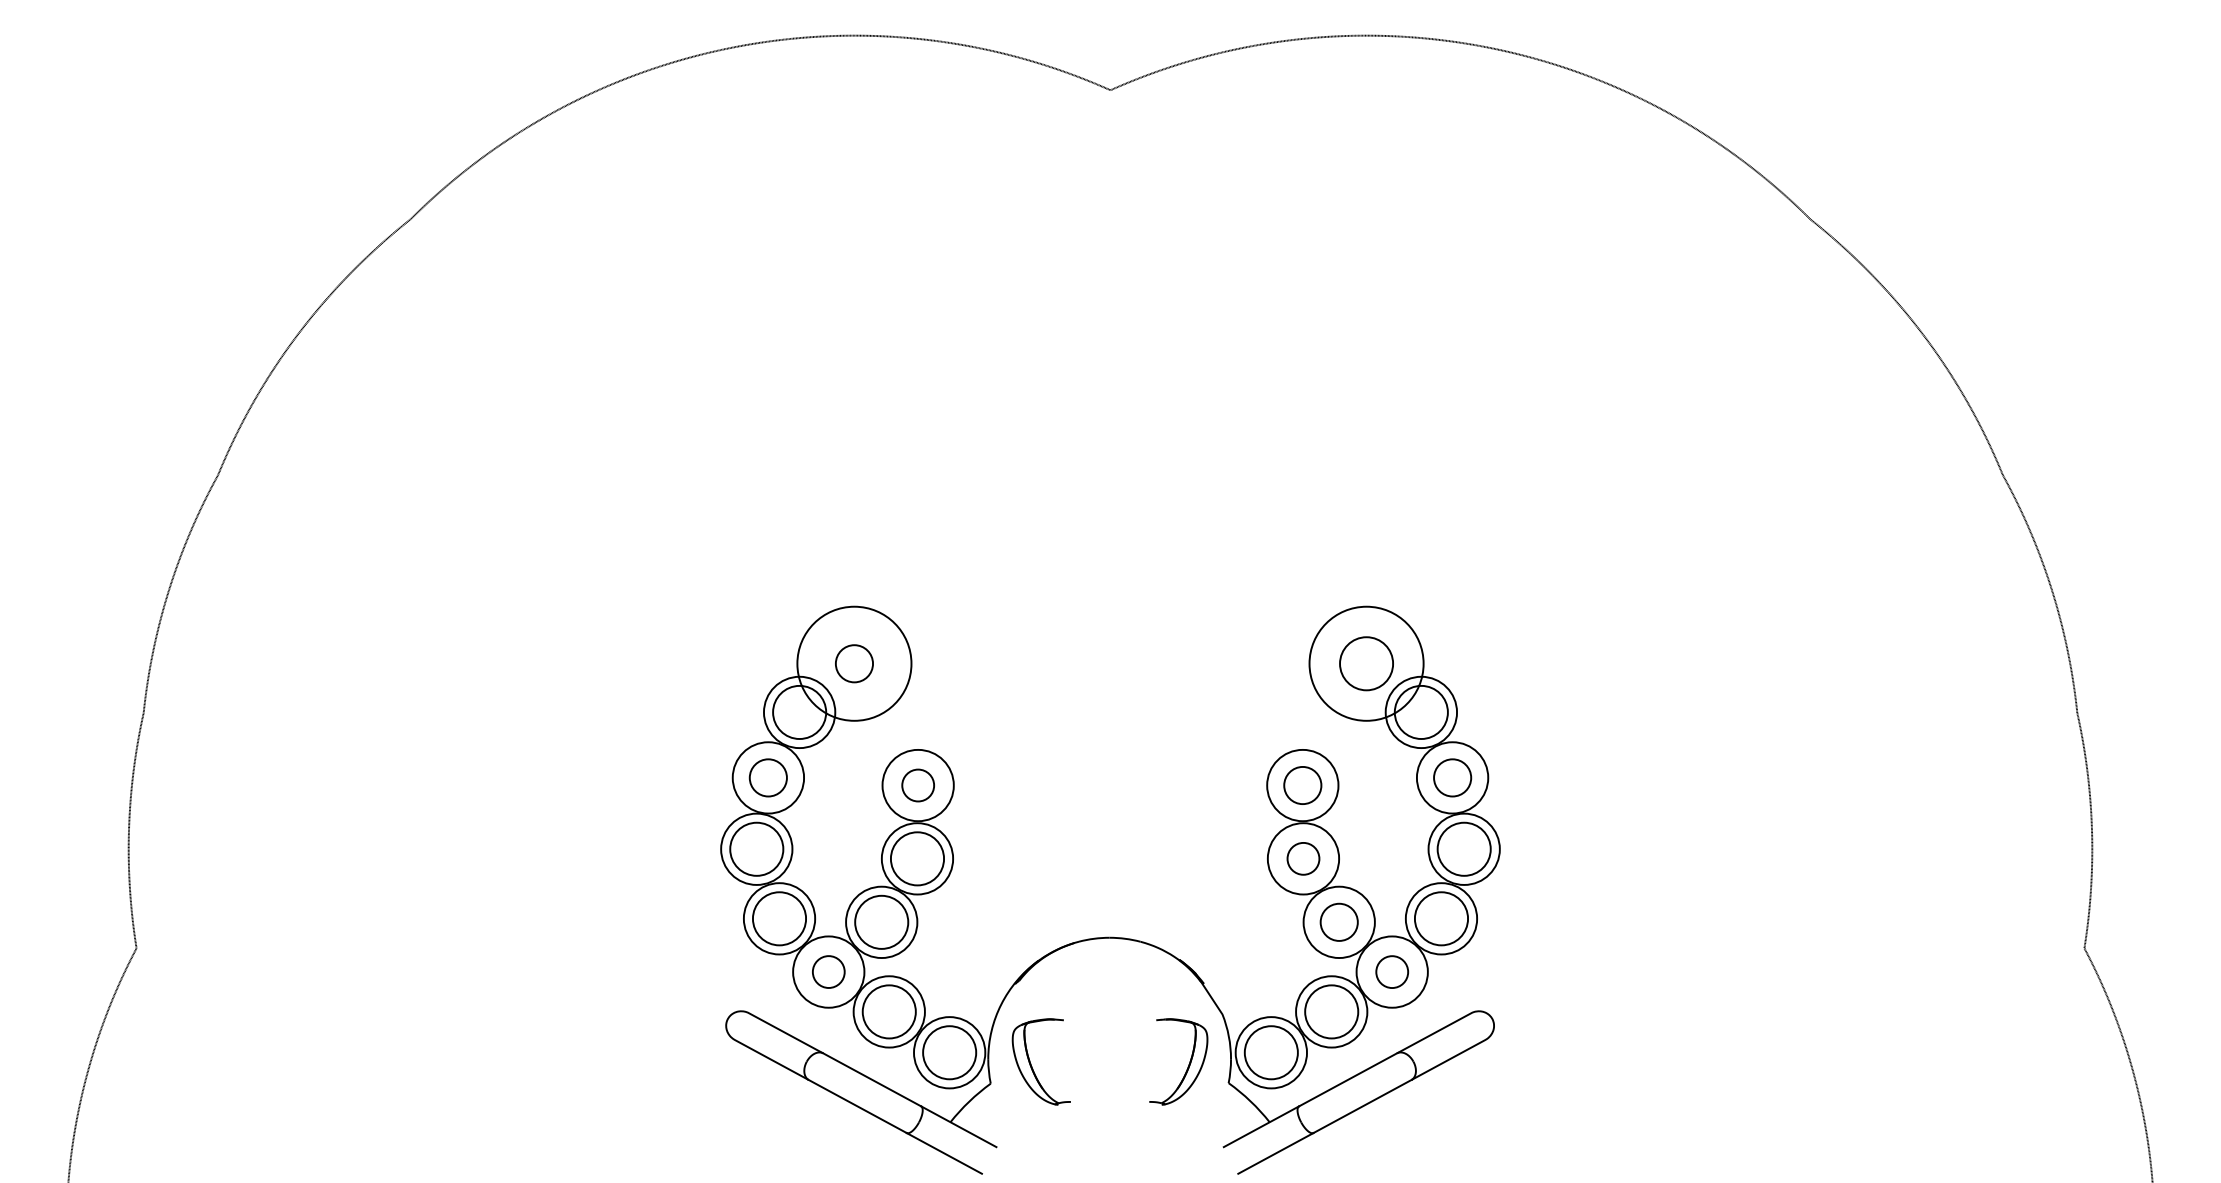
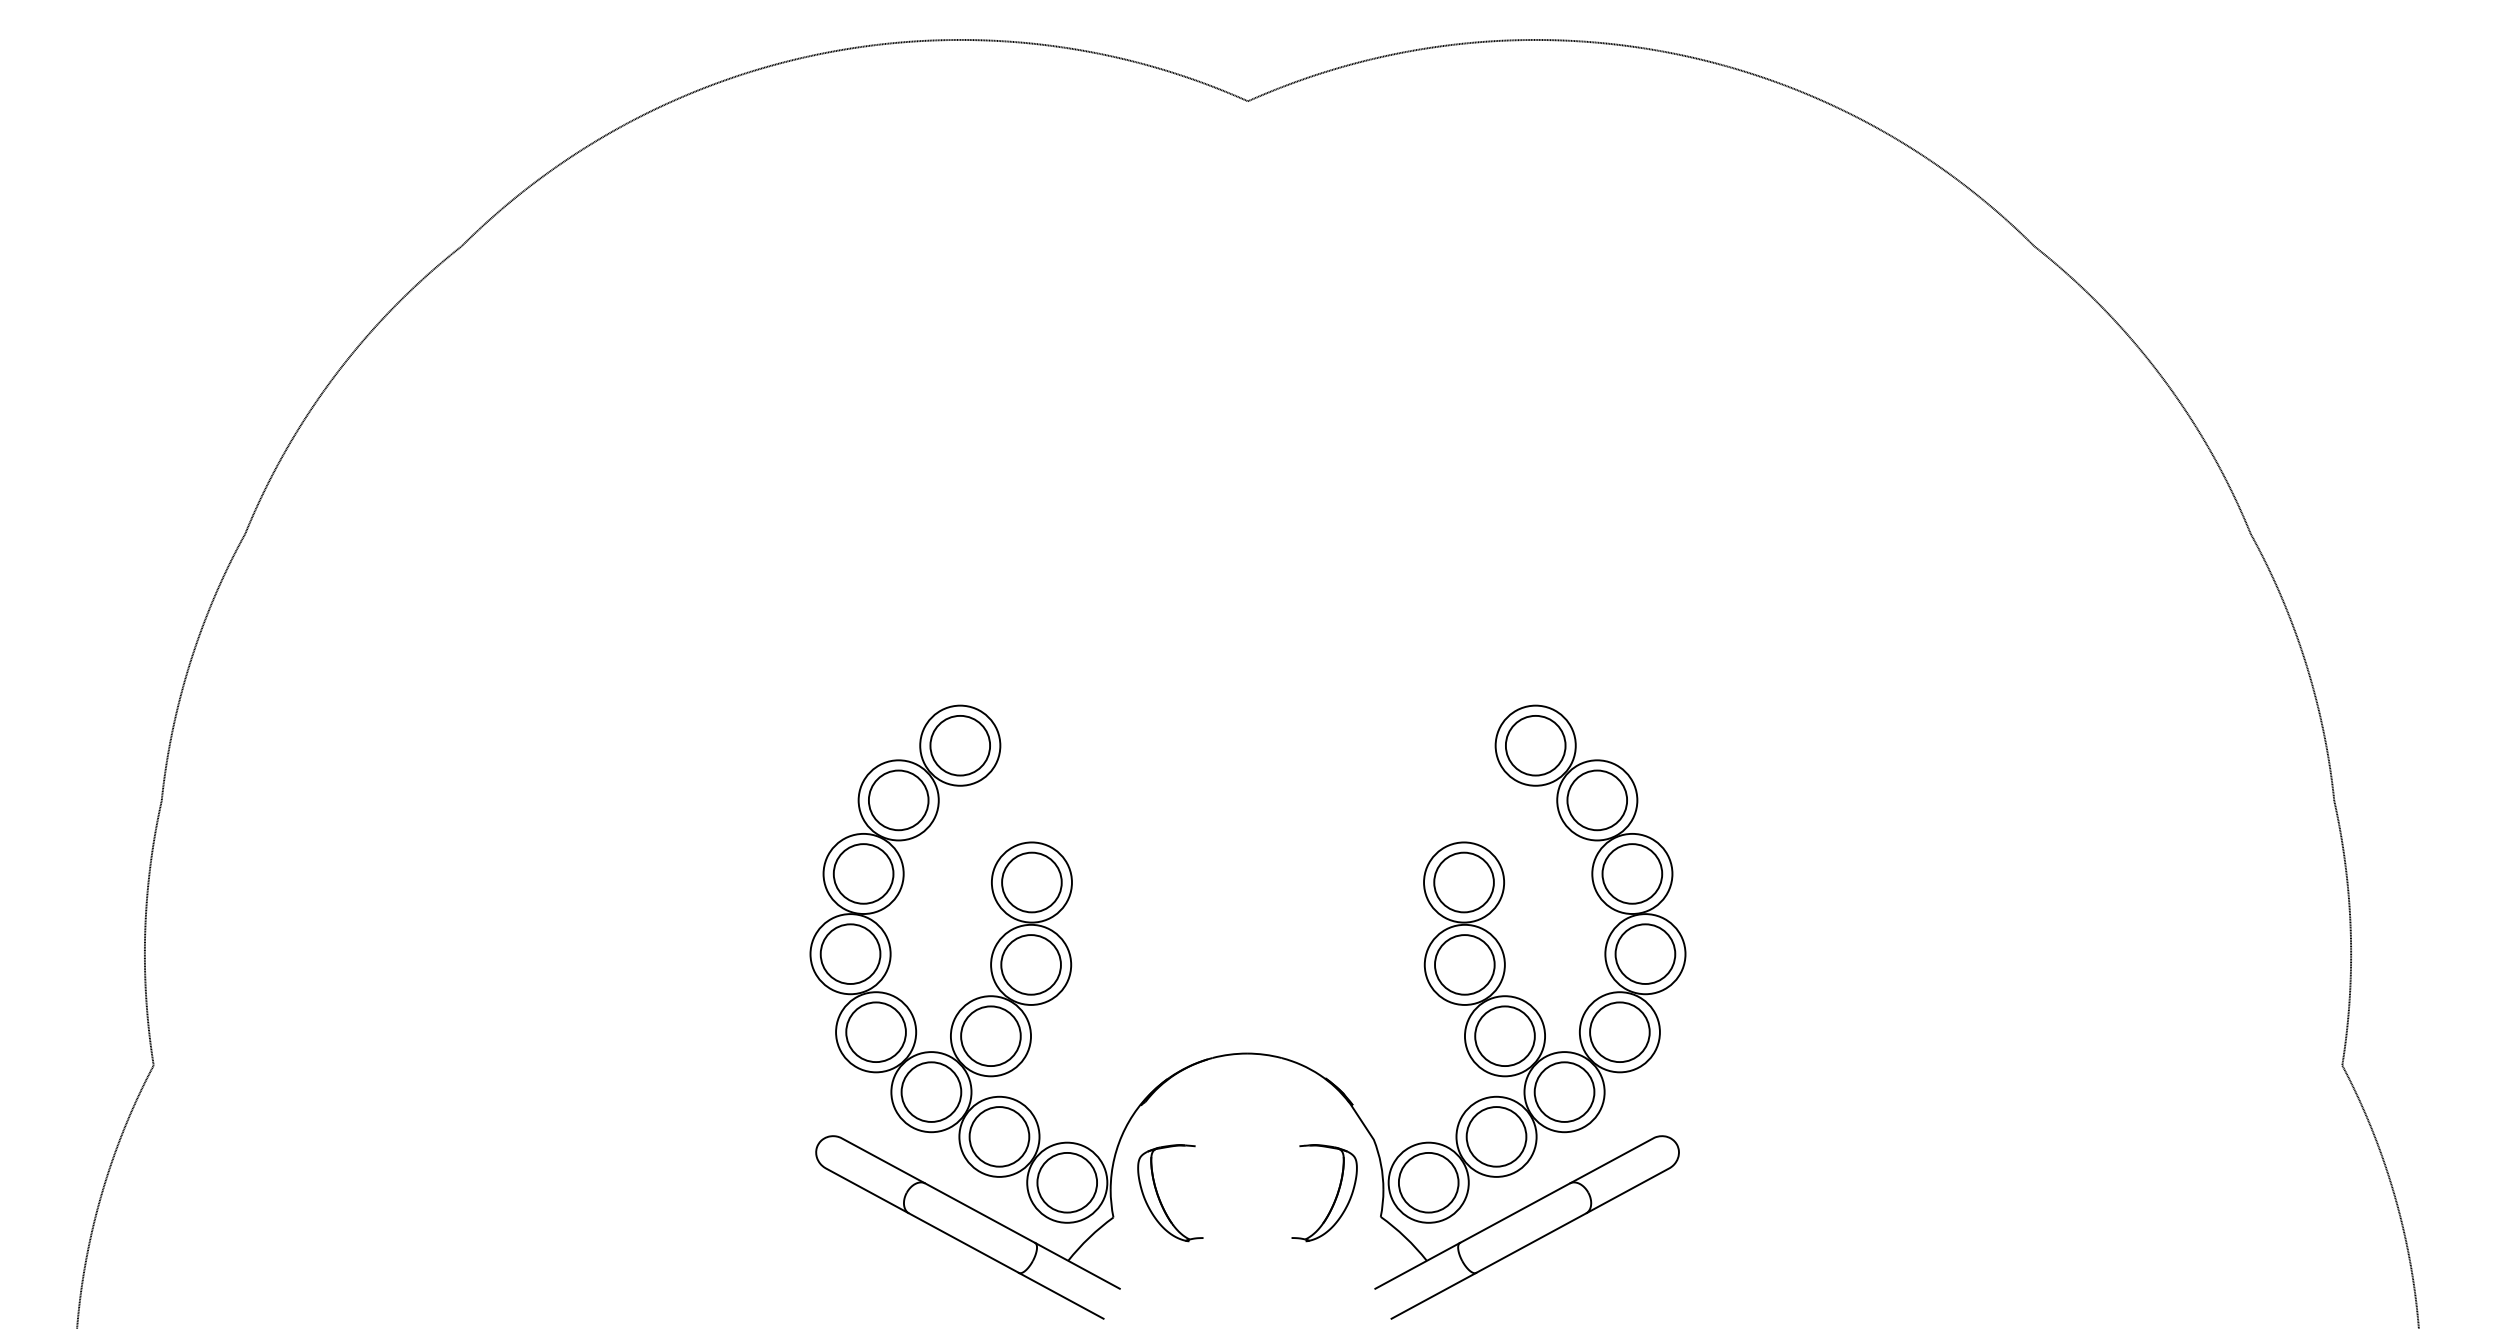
circle: (854, 663) -> (960, 745), size x0.62
circle: (854, 663) -> (960, 745), size x1.43
circle: (1366, 663) -> (1535, 745), size x0.62
circle: (768, 777) -> (863, 873), size x1.43
circle: (1452, 777) -> (1632, 873), size x1.43
circle: (917, 785) -> (1031, 882), size x1.67
circle: (1302, 785) -> (1463, 882), size x1.43
circle: (1303, 858) -> (1464, 964), size x1.67
circle: (1338, 922) -> (1504, 1036), size x1.43
circle: (828, 971) -> (931, 1091), size x1.67
circle: (1392, 971) -> (1564, 1091), size x1.67

